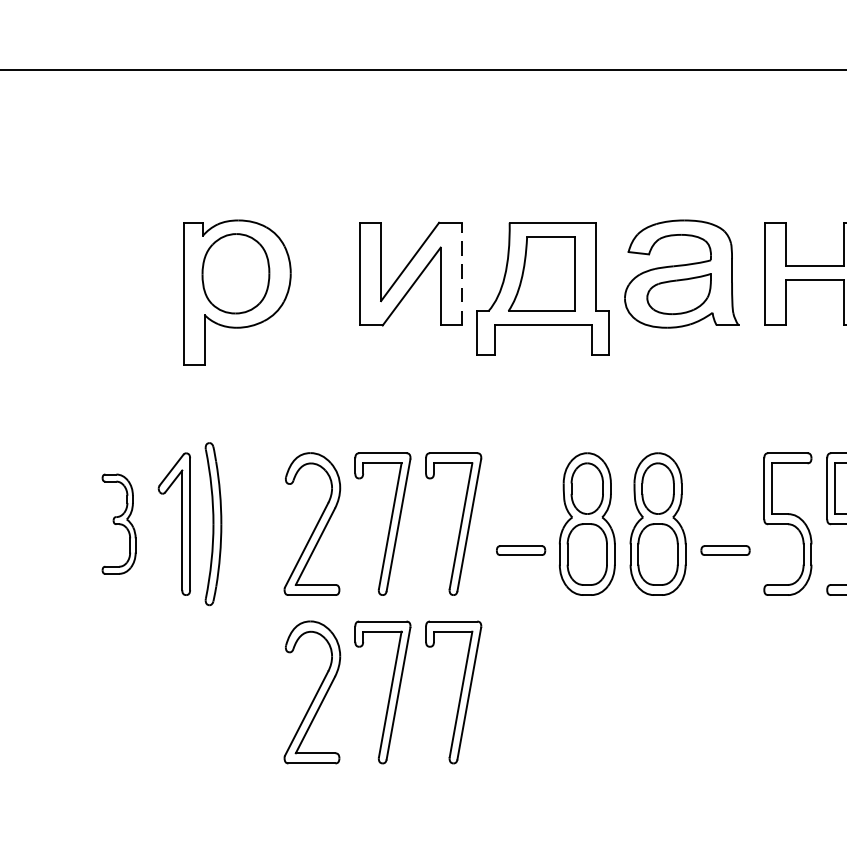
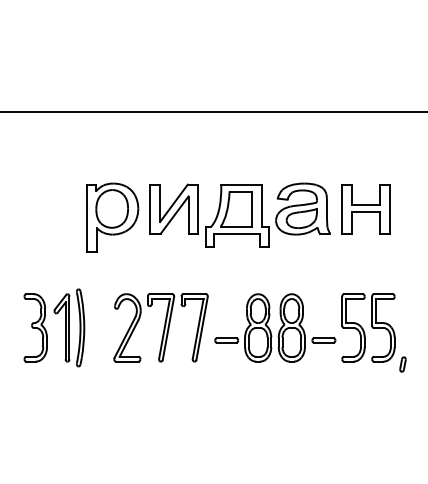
line: (461, 272) -> (198, 208), dashed -> solid
part: (236, 291) -> (112, 217), moved
part: (118, 523) -> (35, 327), size x1.43
part: (381, 691) -> (160, 407), removed

